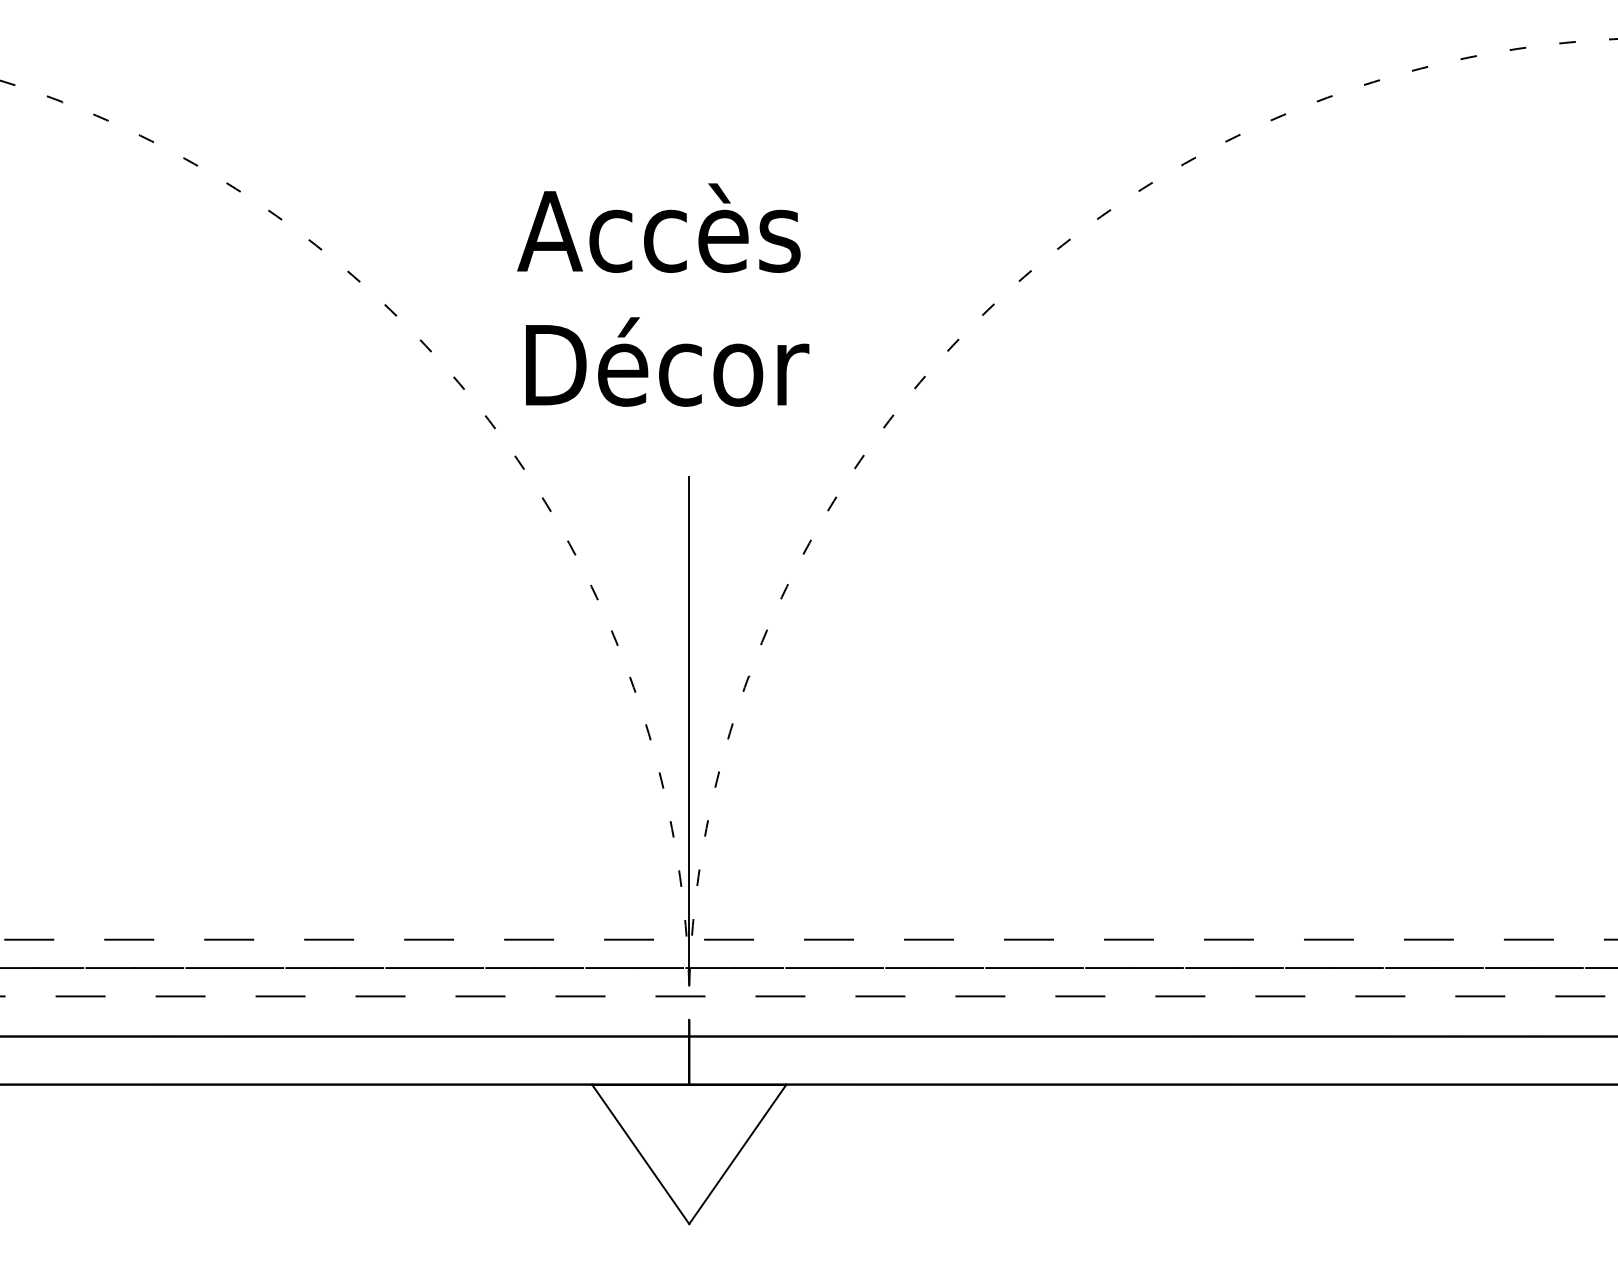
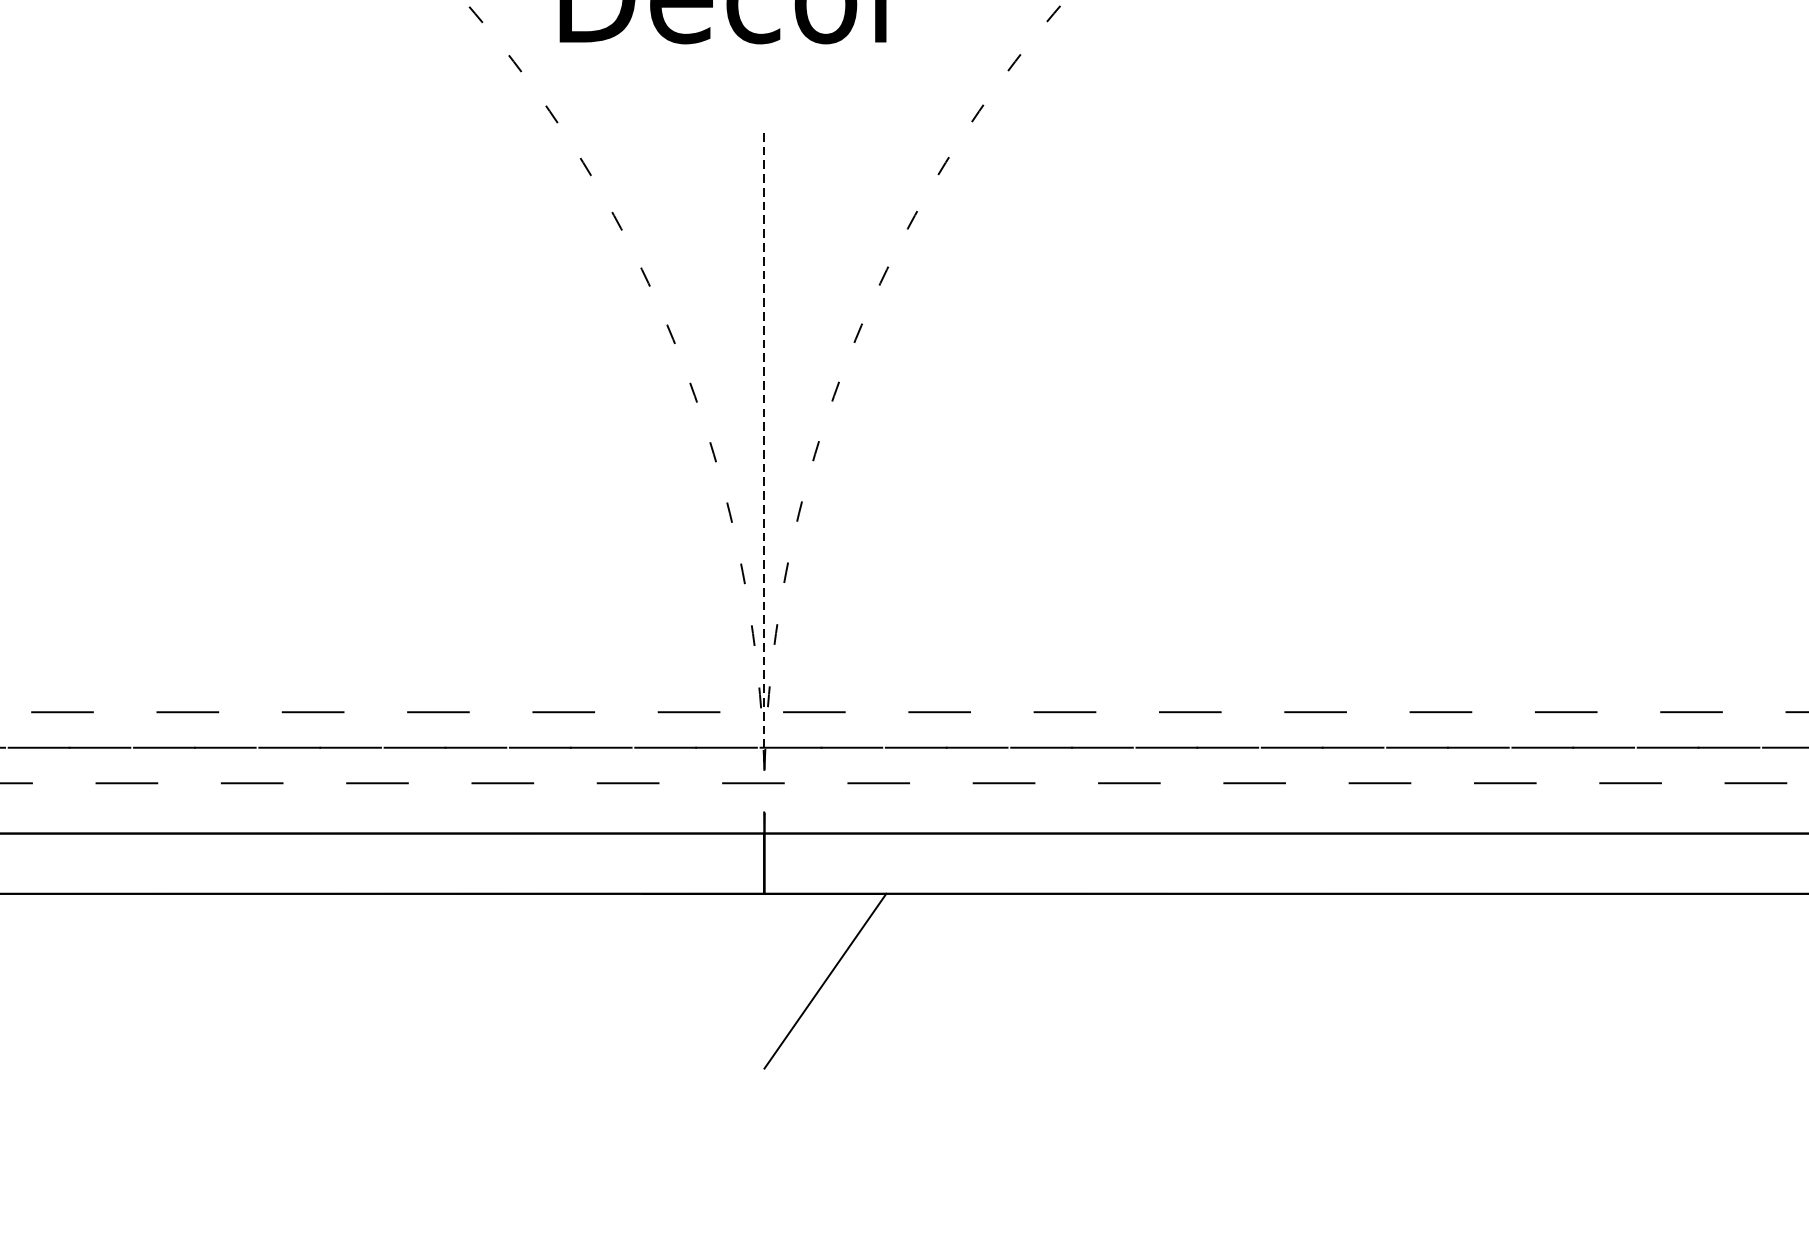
line: (689, 729) -> (764, 448), solid -> dashed
line: (640, 1154) -> (703, 981), removed

